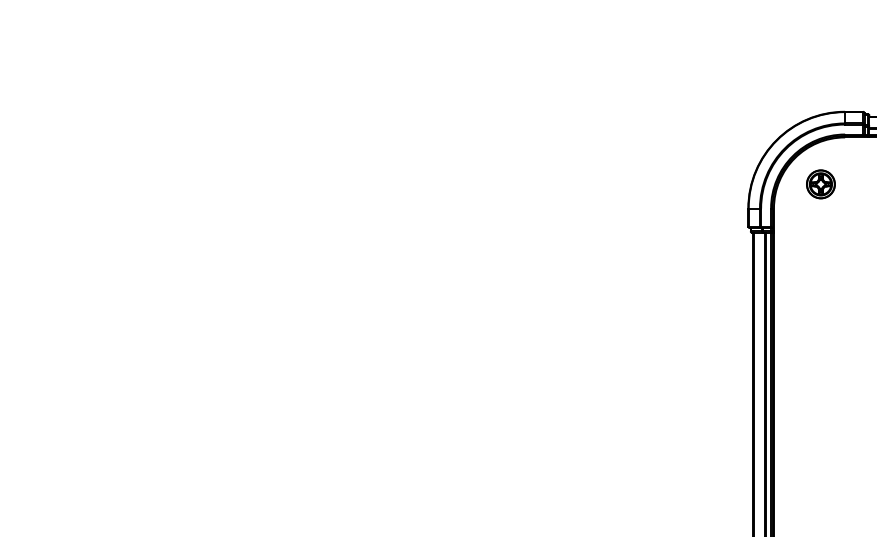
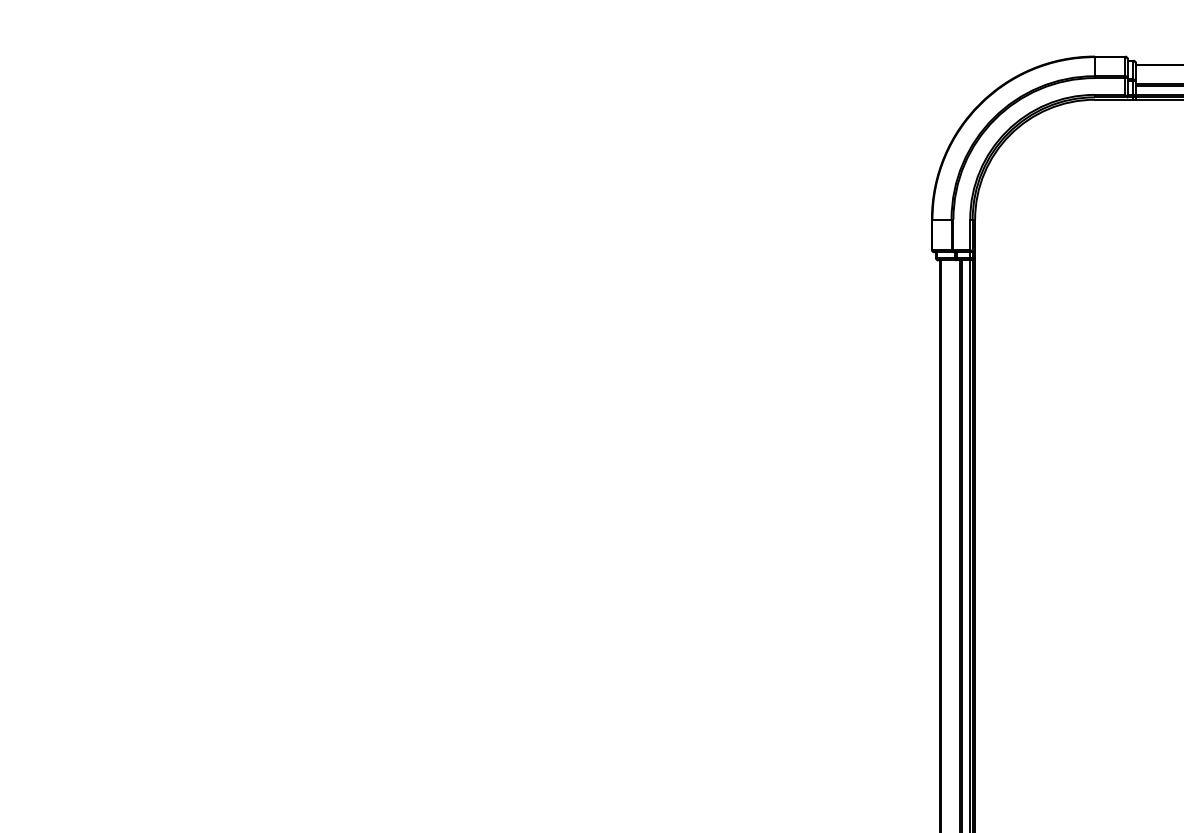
part: (820, 184) -> (1053, 179), removed

